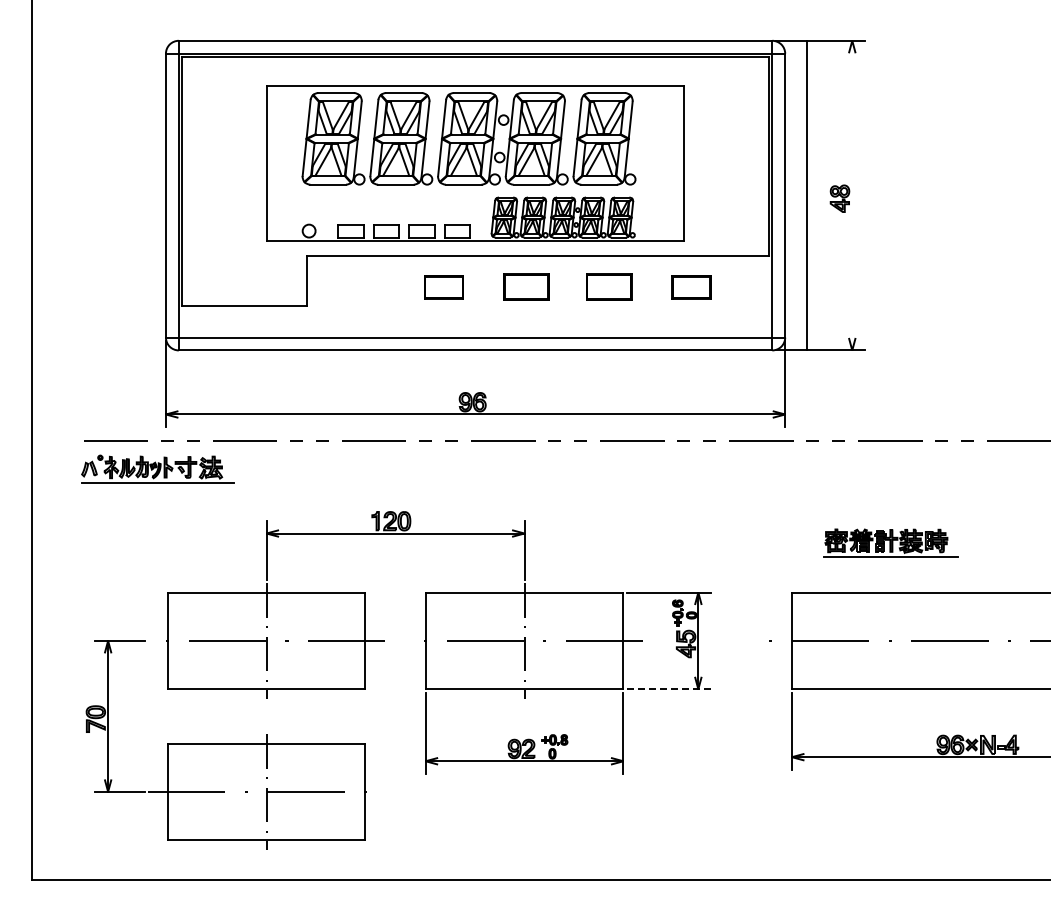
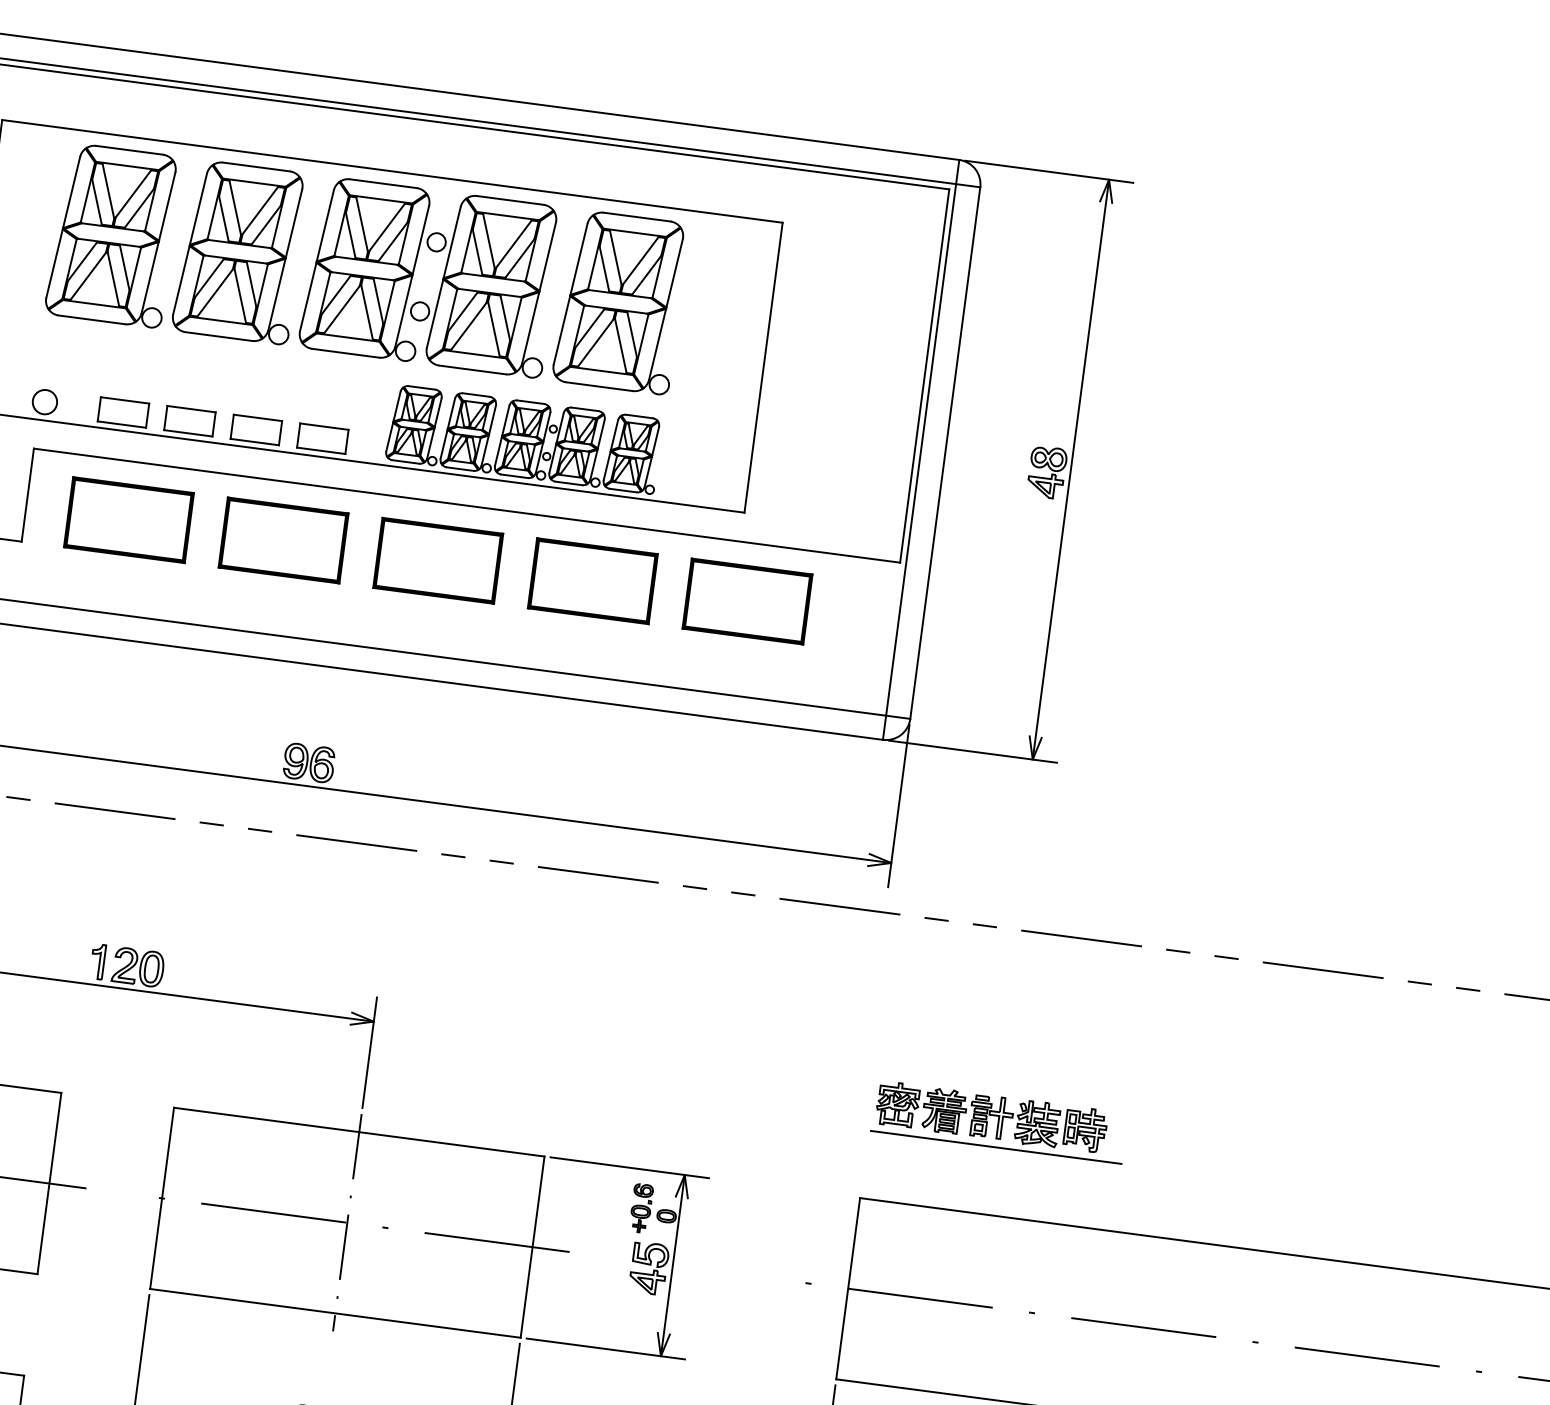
line: (807, 195) -> (1071, 469), moved
part: (361, 287) -> (129, 520), added
part: (443, 287) -> (282, 540), size x1.67
part: (526, 287) -> (438, 561), size x1.43
part: (608, 287) -> (591, 581), size x1.43
part: (691, 287) -> (747, 602), size x1.67
part: (890, 542) -> (998, 1121), moved
line: (669, 689) -> (606, 1349), dashed -> solid

